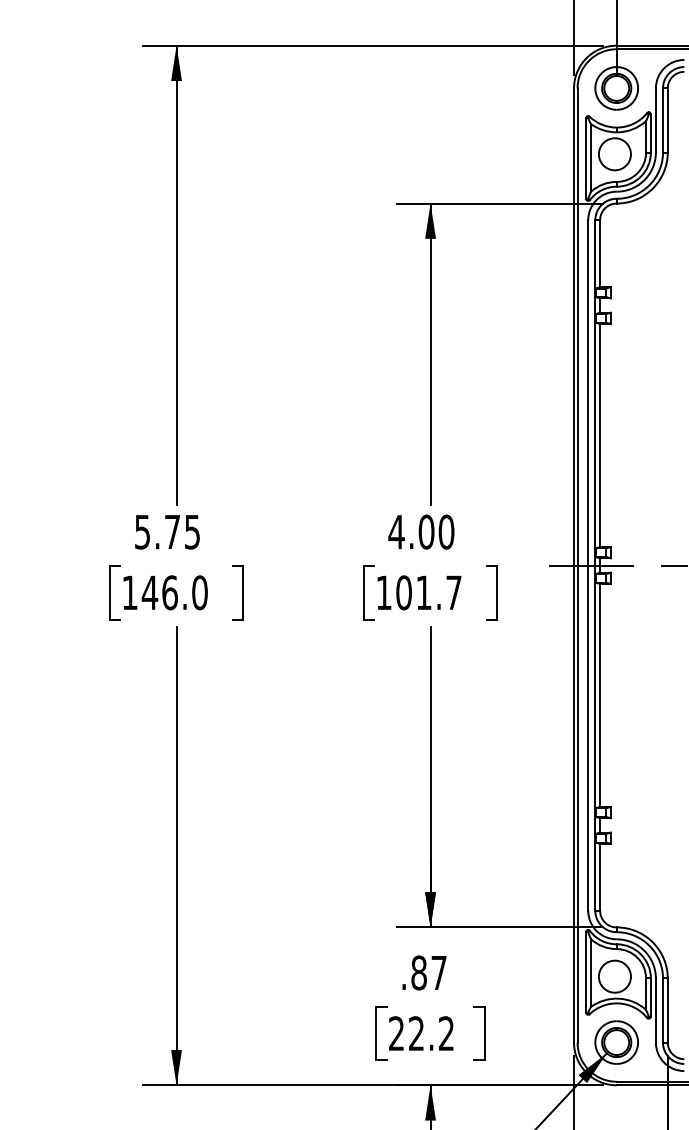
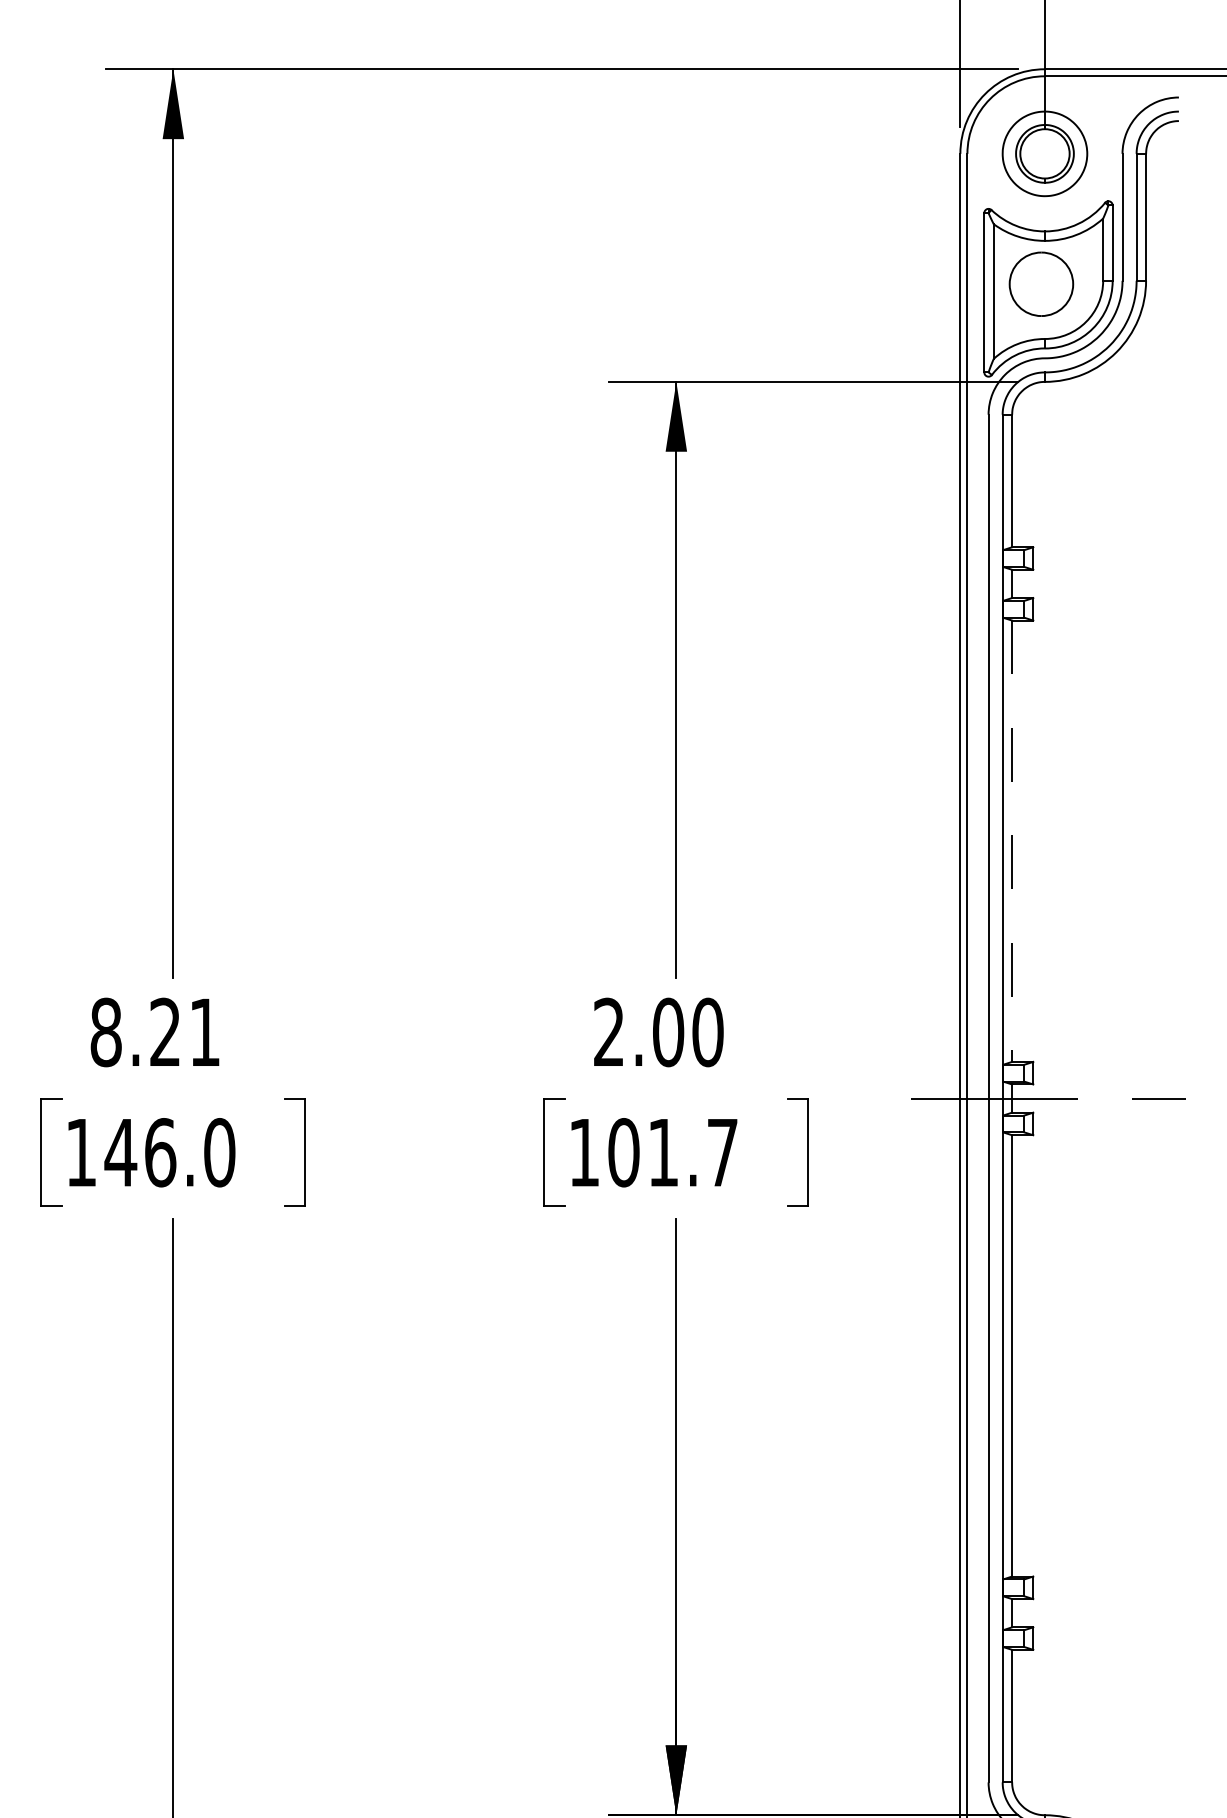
line: (600, 436) -> (1012, 843), solid -> dashed
text: (166, 531) -> (153, 1031), 5.75 -> 8.21
text: (396, 531) -> (608, 1031), 4.00 -> 2.00

